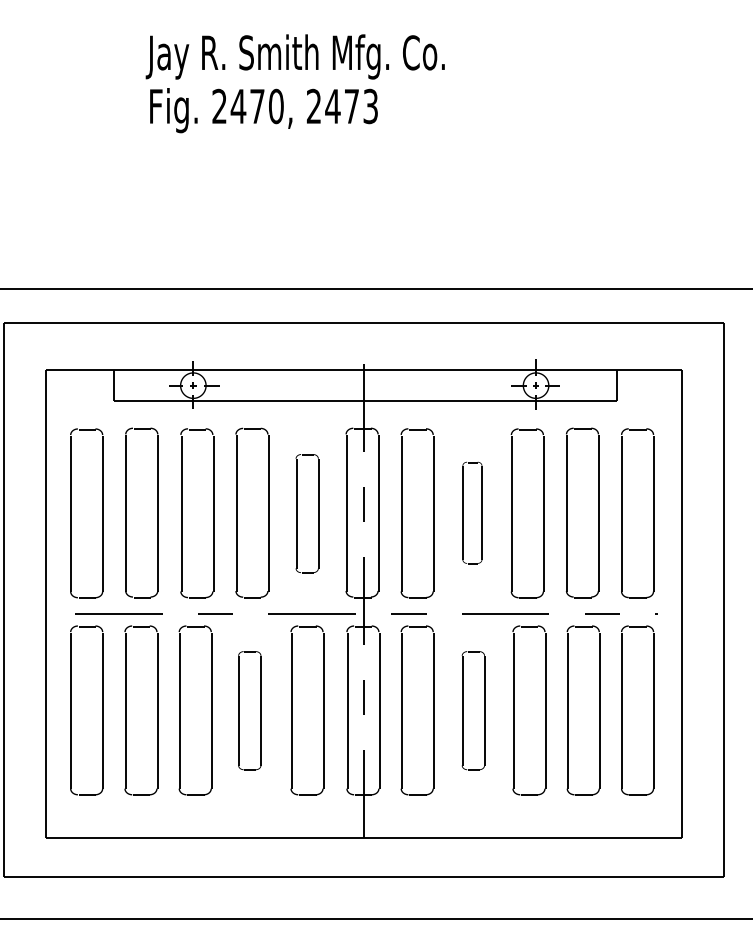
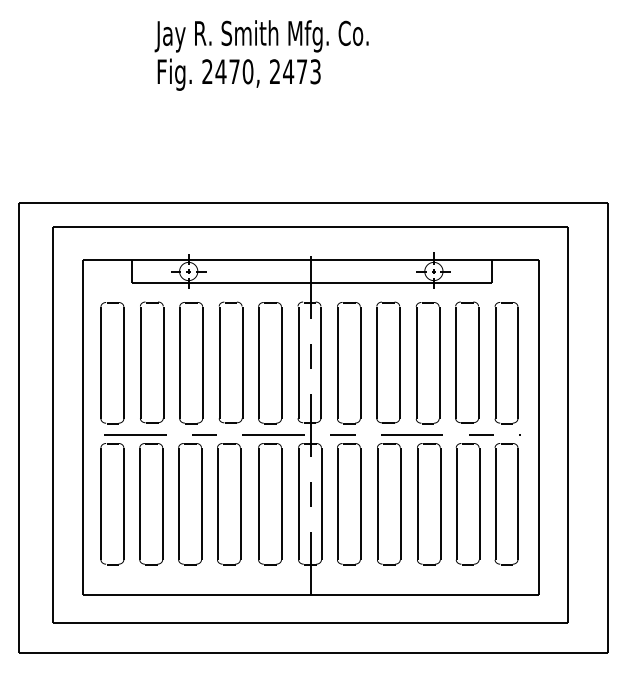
part: (472, 512) -> (388, 362), size x1.67
part: (307, 514) -> (270, 363), size x1.43
part: (250, 711) -> (229, 504), size x1.43
part: (474, 711) -> (389, 504), size x1.43

